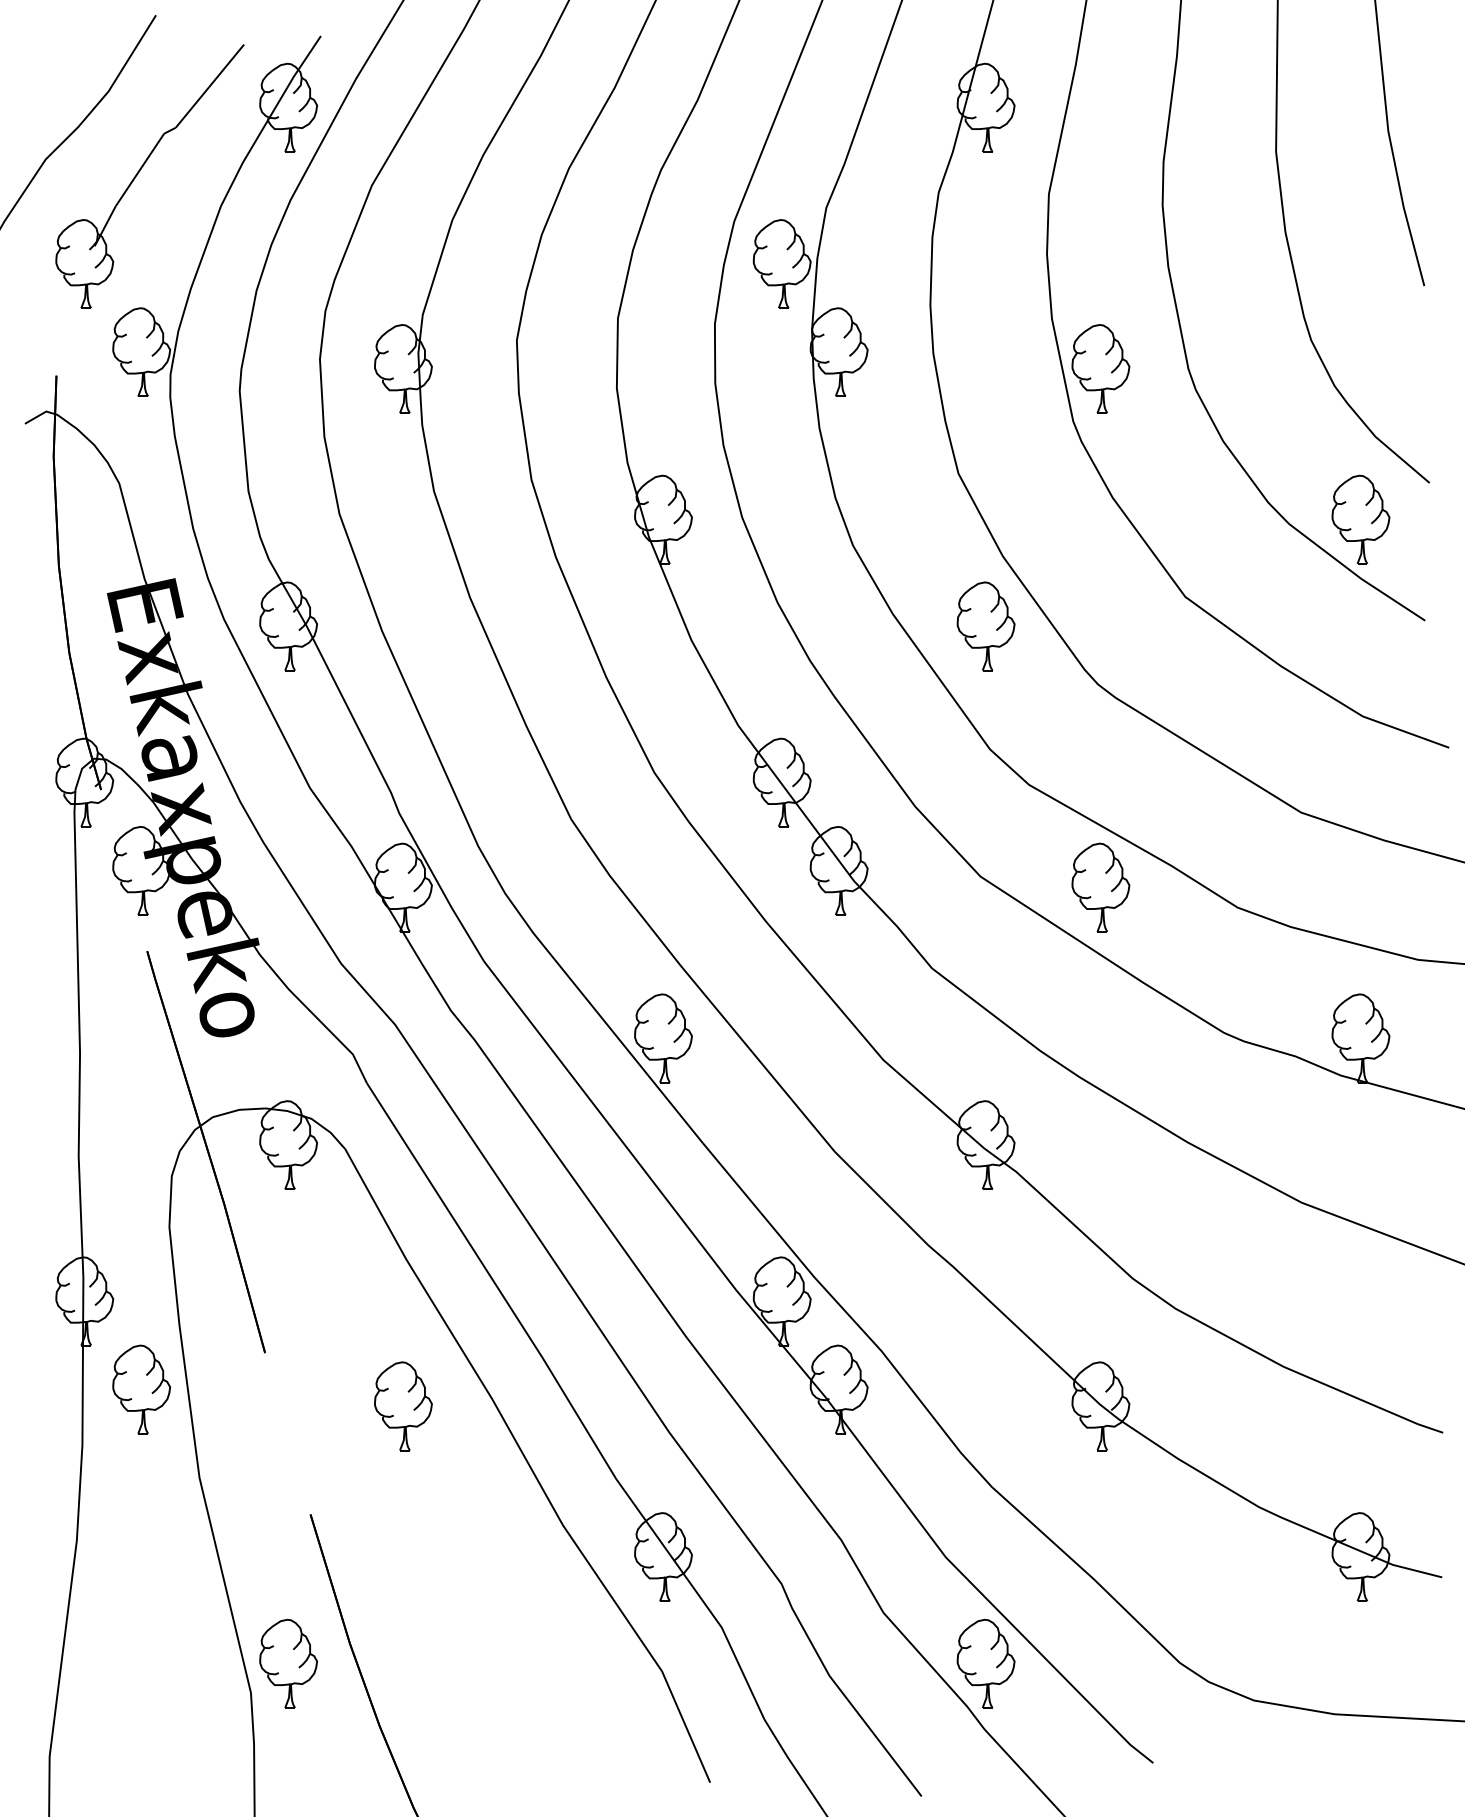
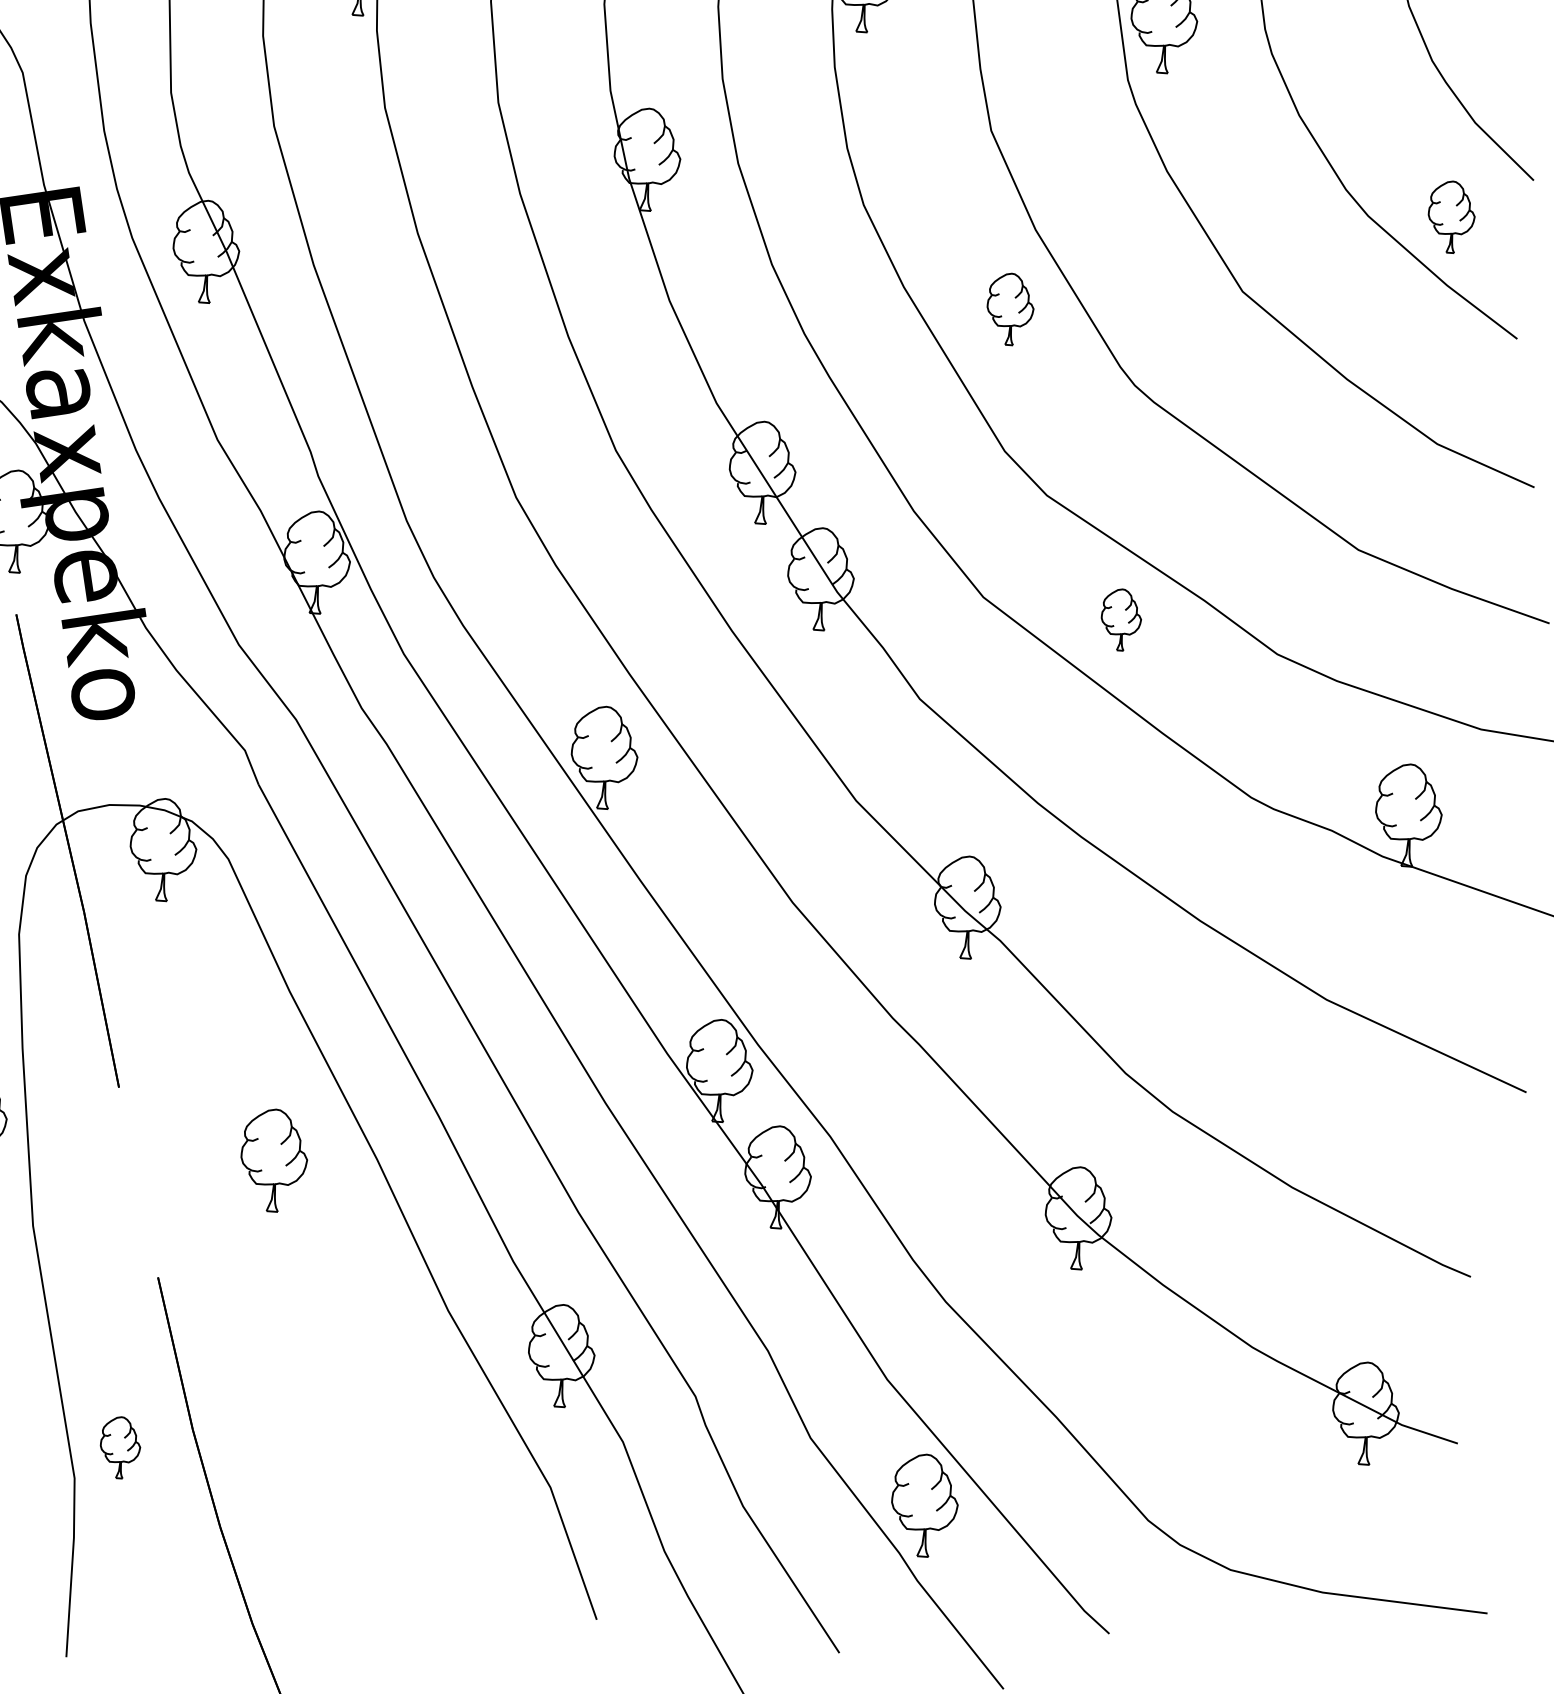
part: (1360, 519) -> (1451, 216), size x0.7
part: (985, 626) -> (1009, 309), size x0.7
part: (1100, 887) -> (1120, 619), size x0.6
part: (288, 1663) -> (120, 1447), size x0.6

